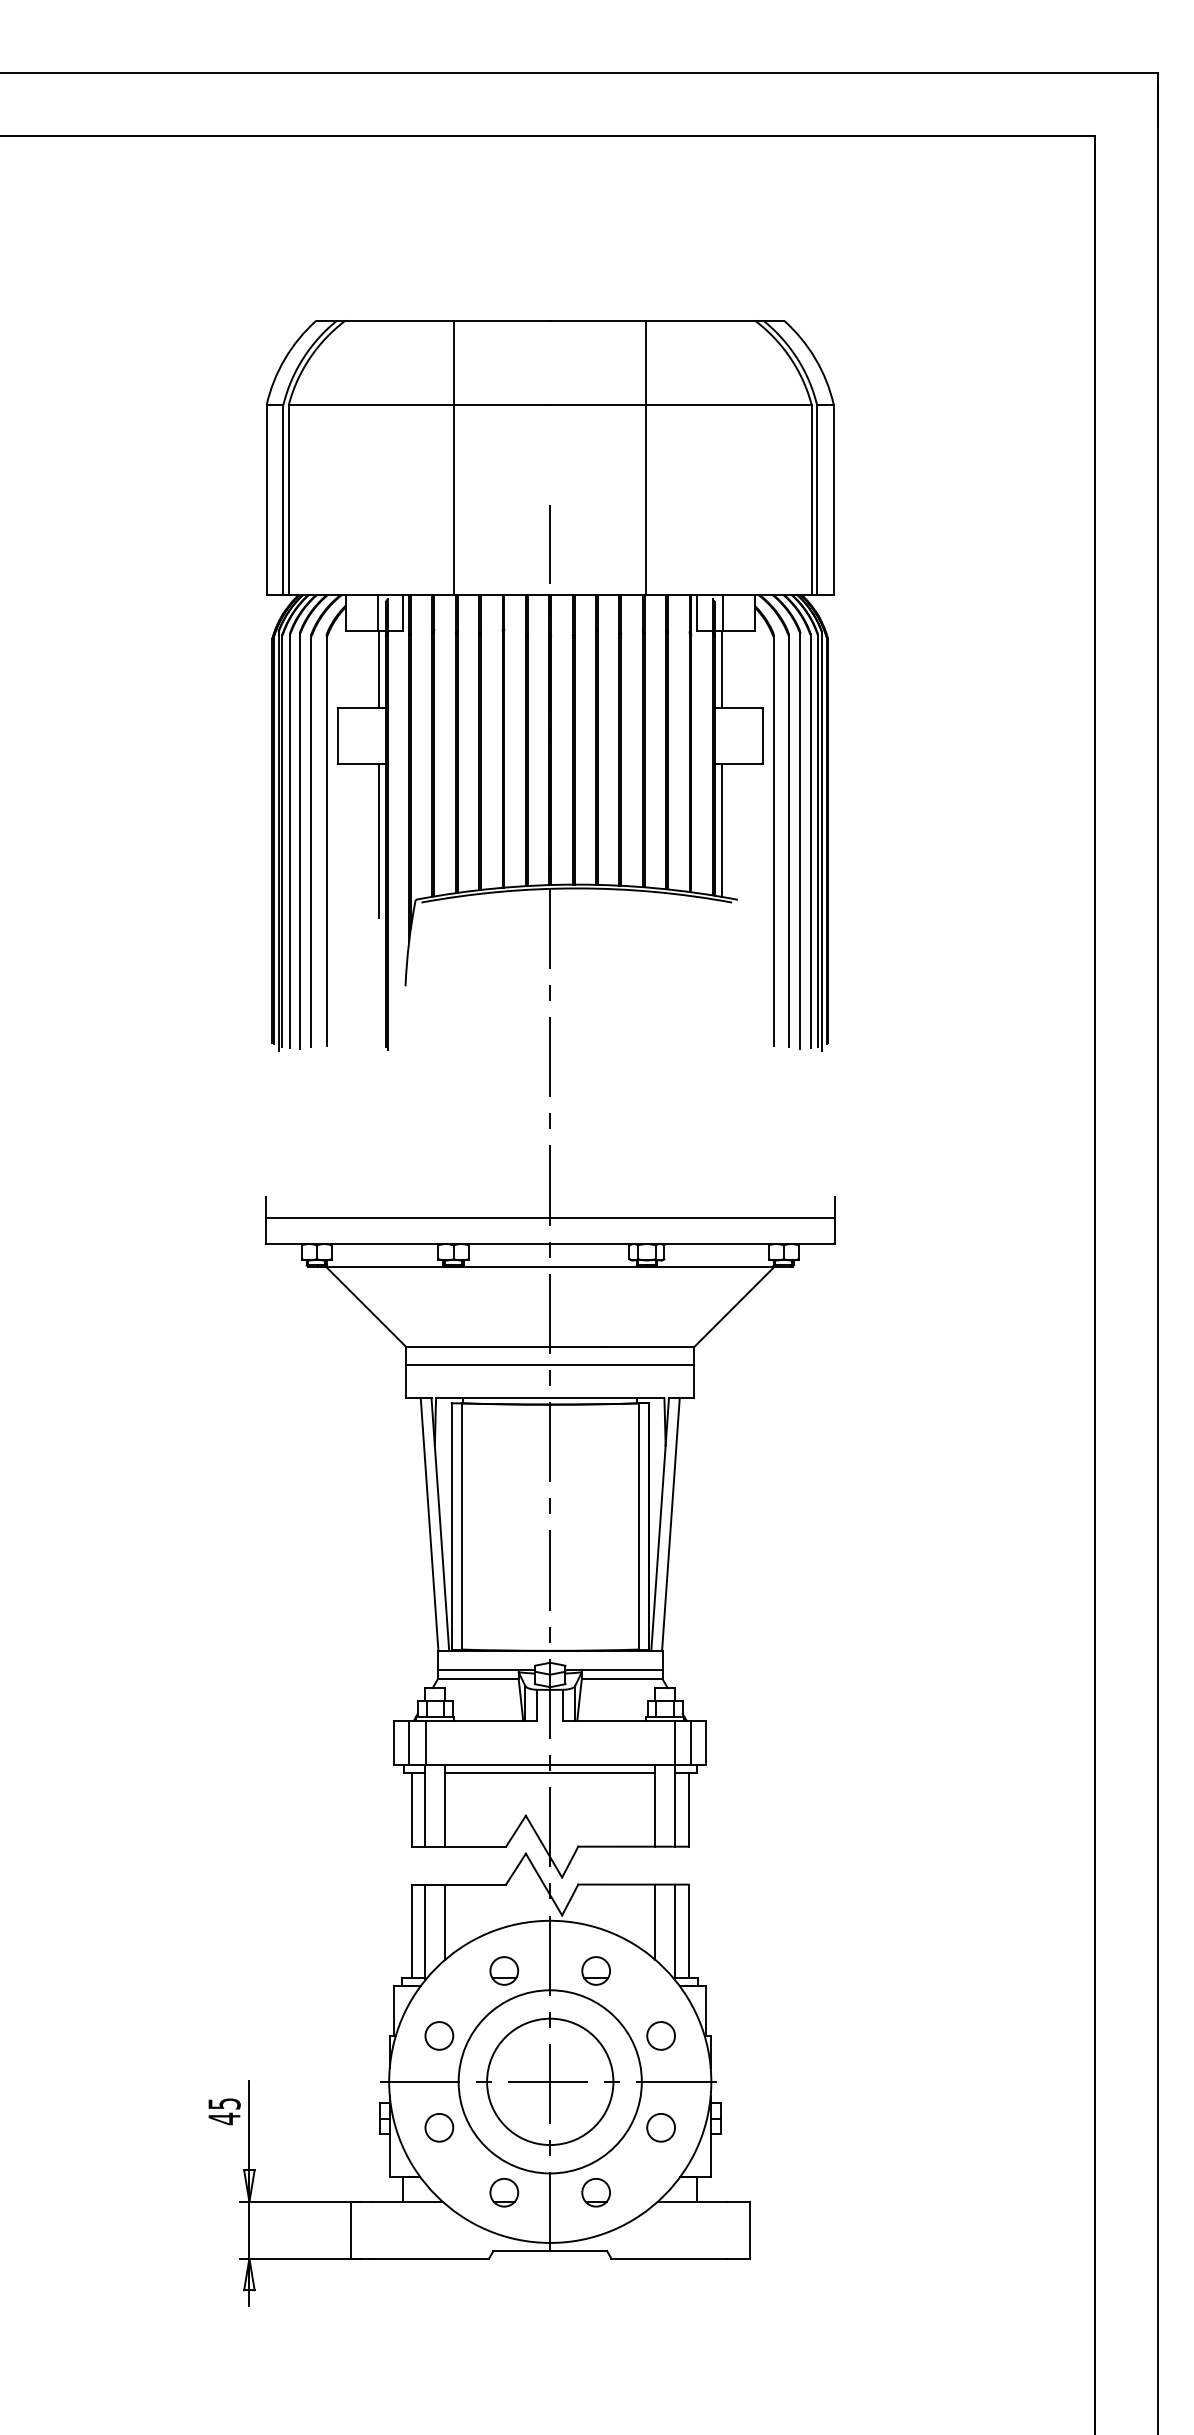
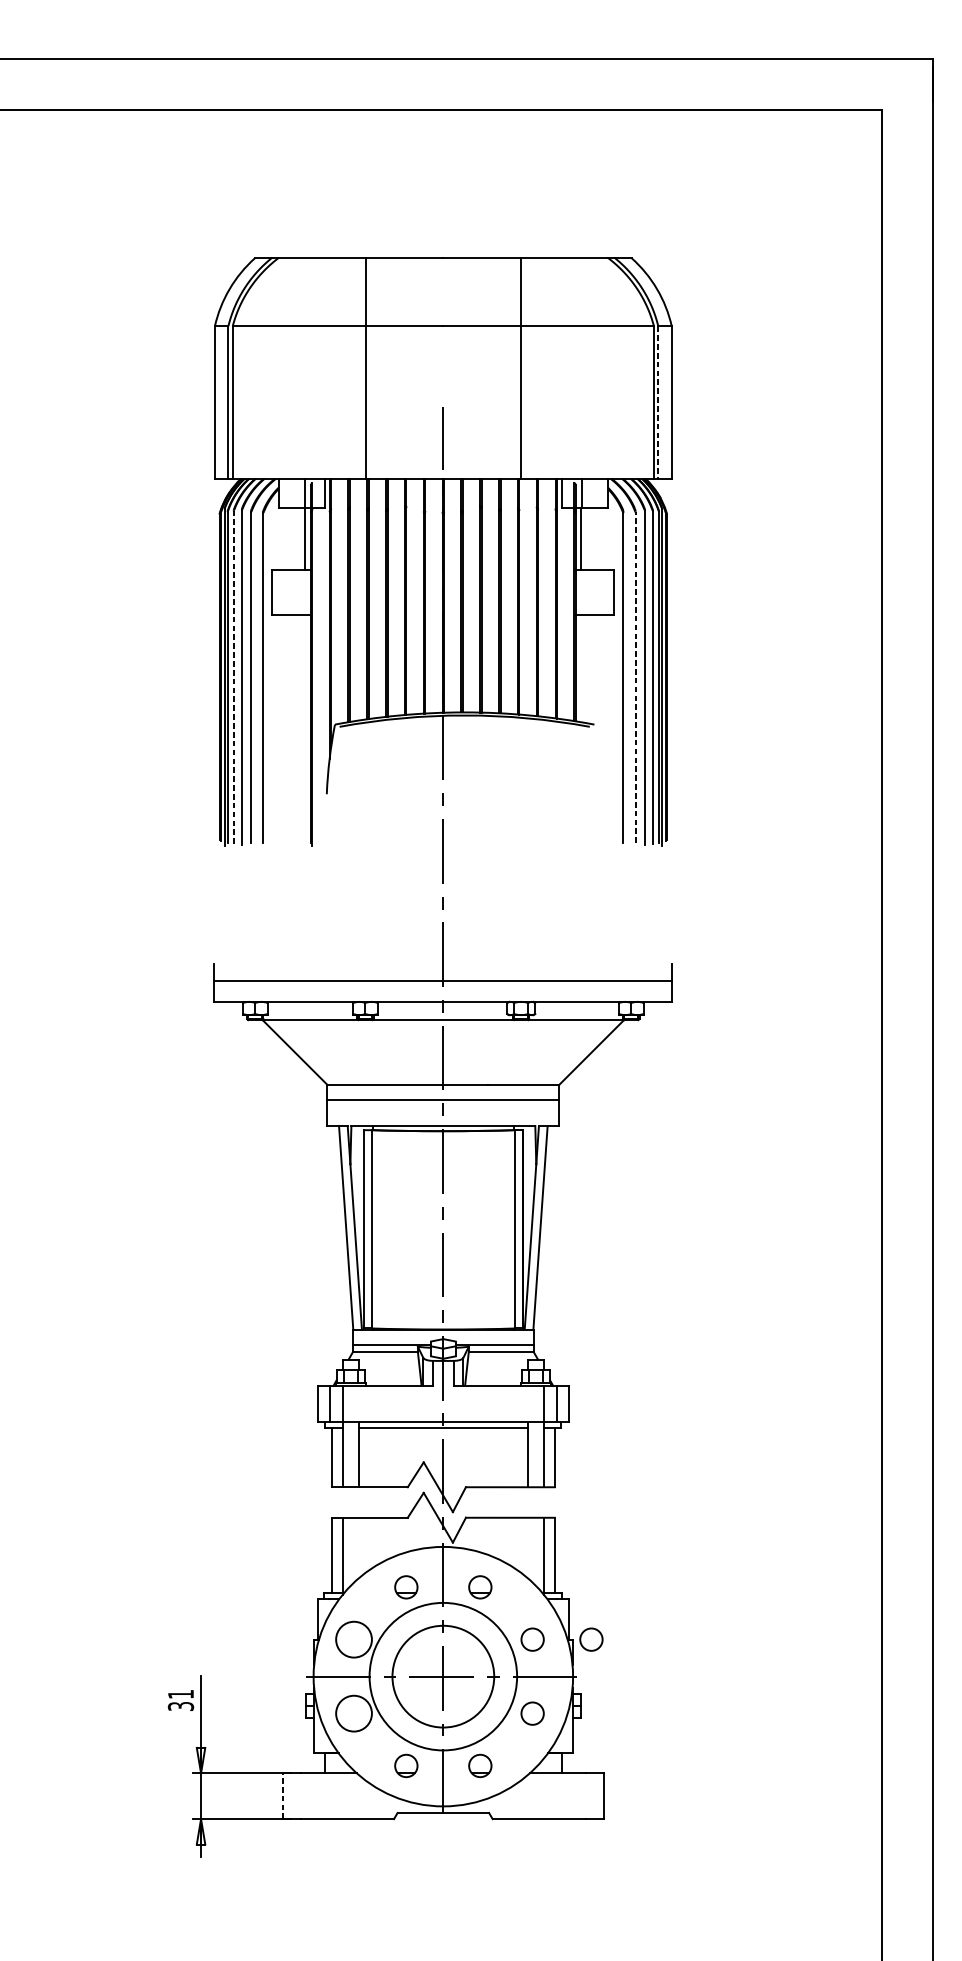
line: (817, 499) -> (658, 402), solid -> dashed
line: (721, 830) -> (581, 668), removed
line: (290, 841) -> (234, 677), solid -> dashed
line: (378, 841) -> (305, 677), removed
line: (789, 841) -> (636, 677), solid -> dashed
line: (445, 1921) -> (358, 1547), removed
line: (655, 1921) -> (528, 1547), removed
circle: (439, 2035) -> (354, 1639), size x1.6
circle: (733, 2035) -> (590, 1639), added
text: (224, 2111) -> (180, 1700), 45 -> 31
circle: (439, 2127) -> (354, 1713), size x1.6
line: (350, 2229) -> (282, 1795), solid -> dashed

